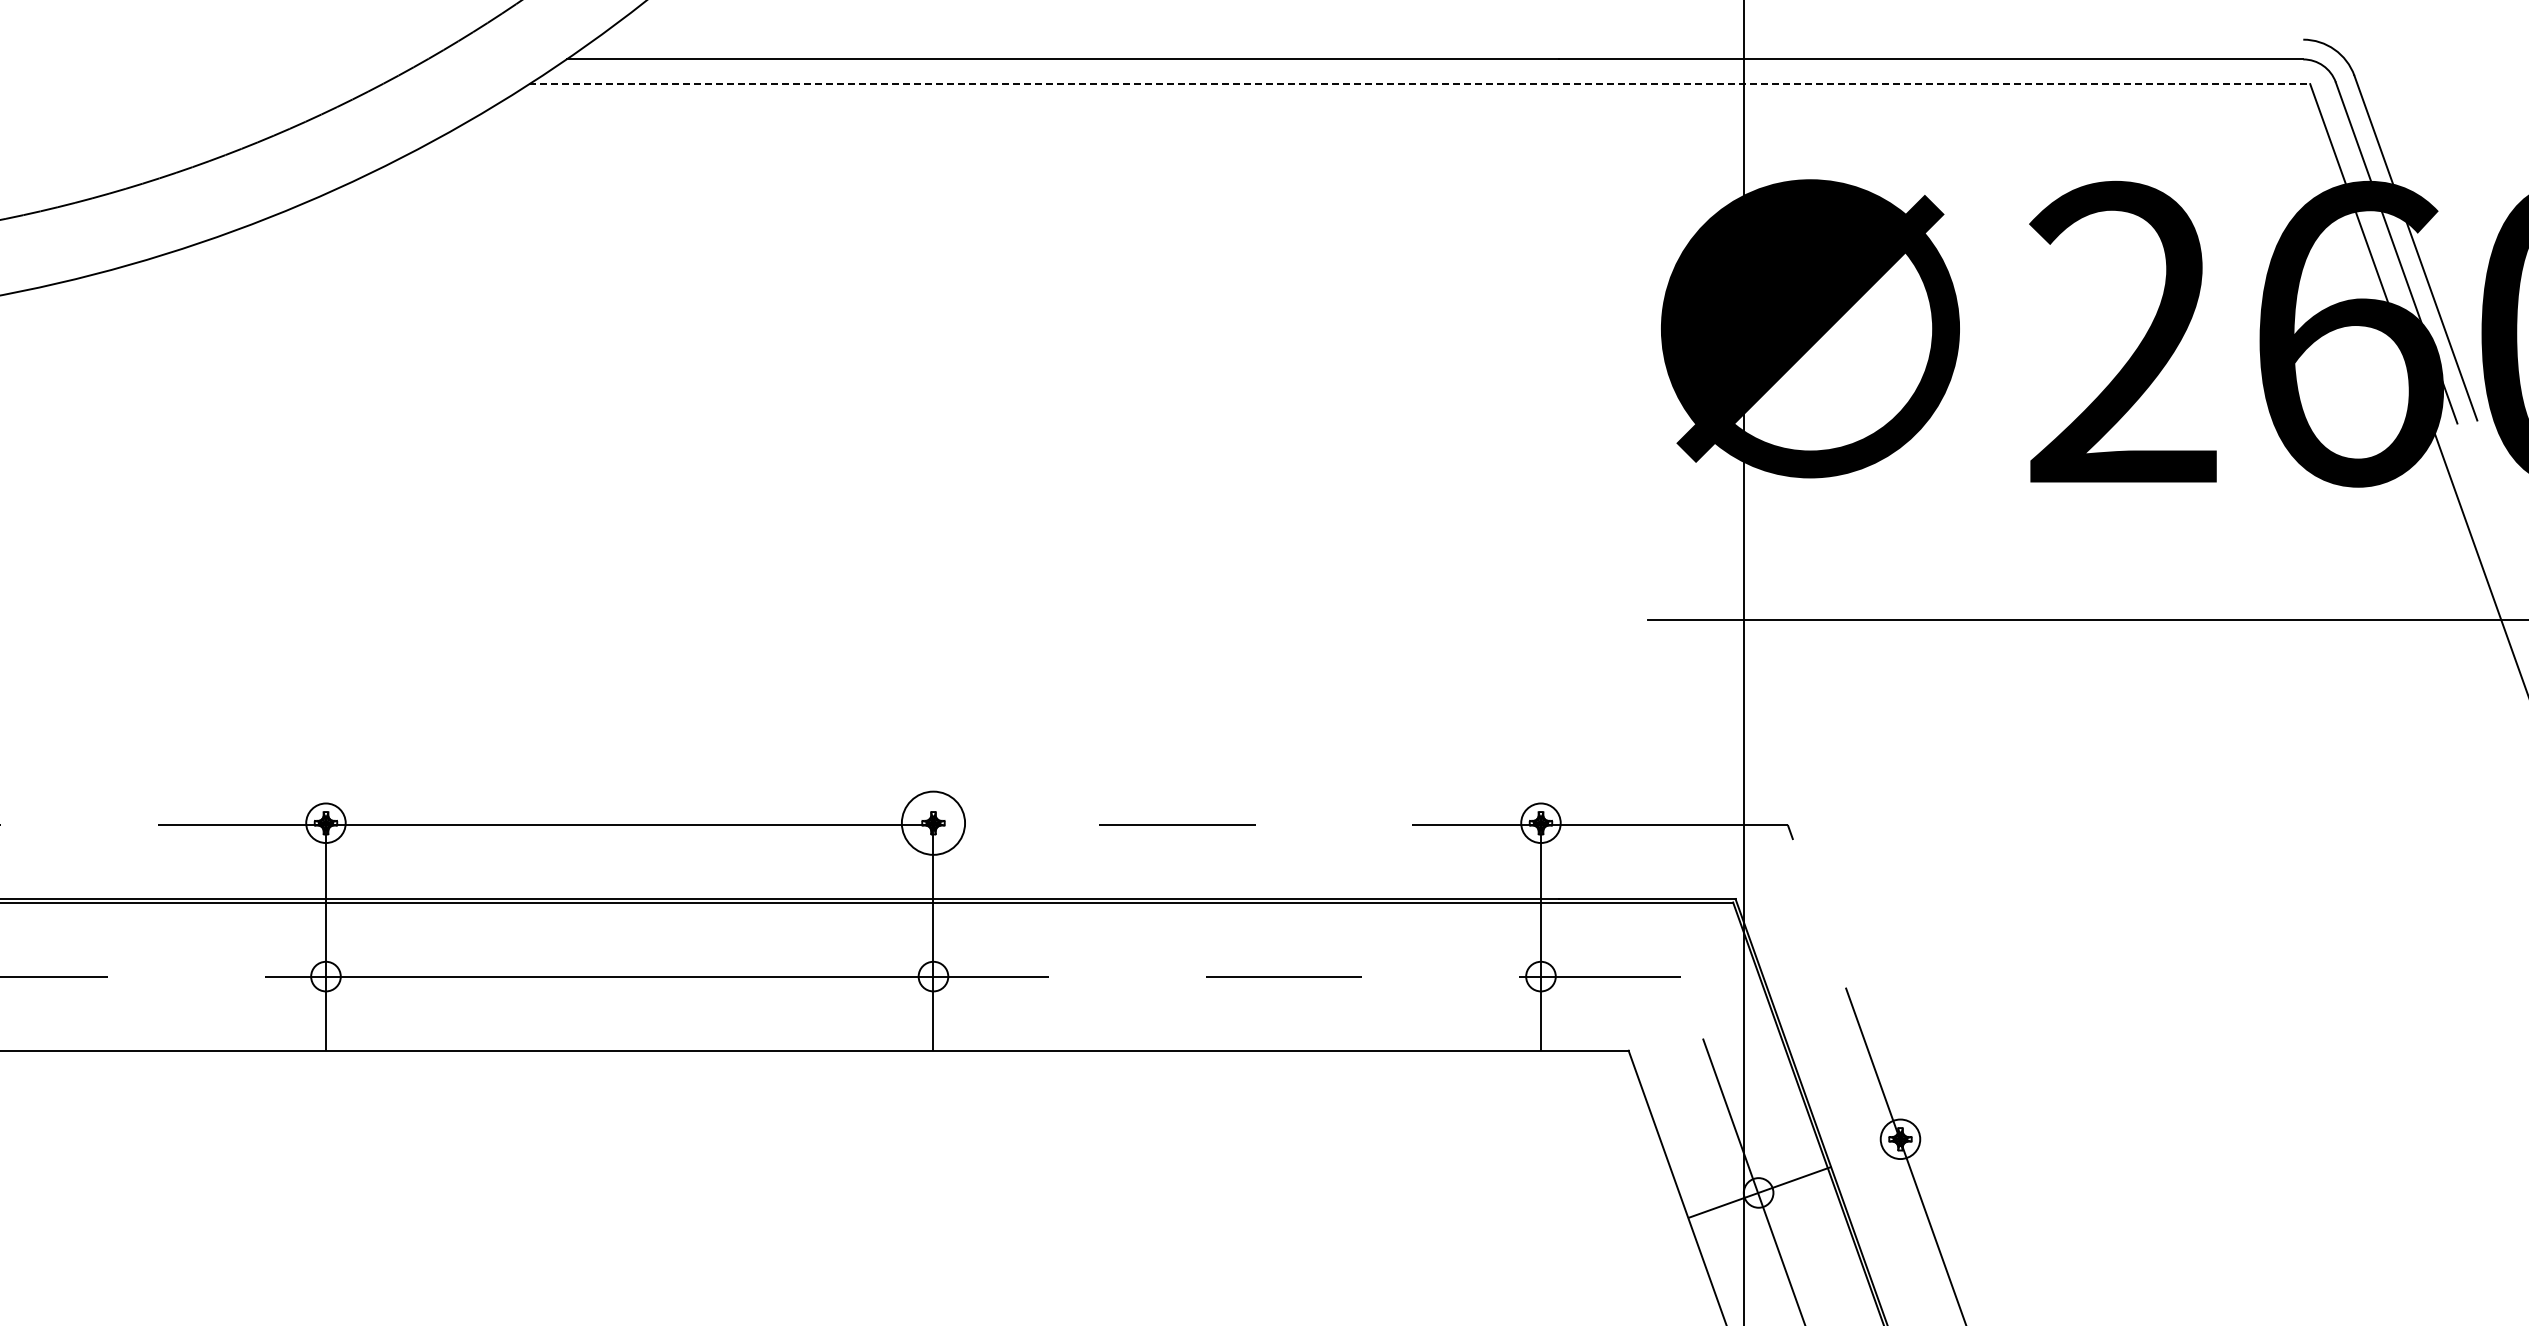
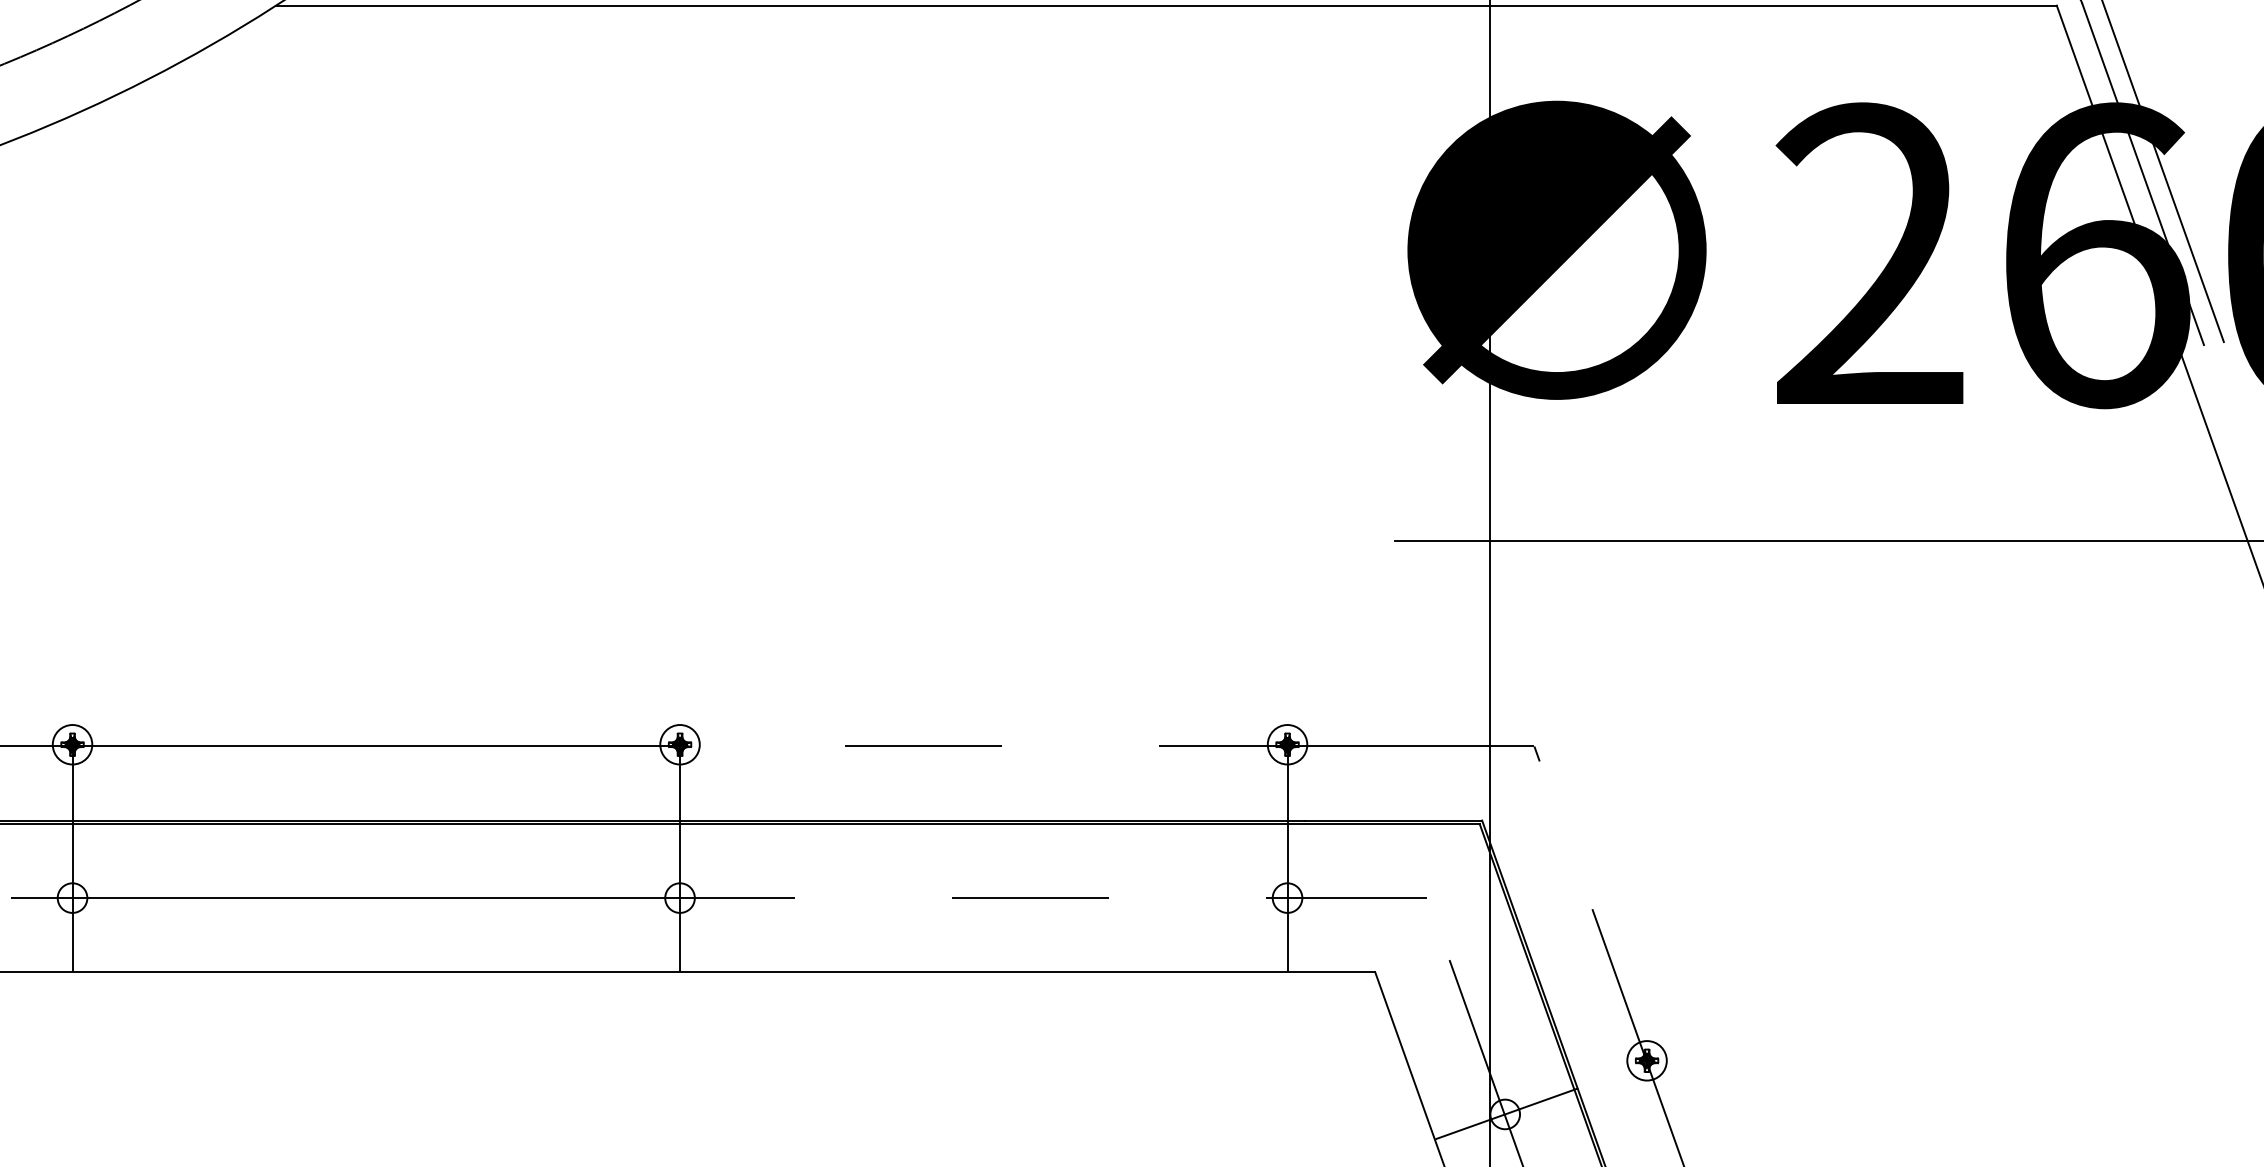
line: (1420, 84) -> (1167, 6), dashed -> solid
circle: (933, 823) -> (680, 745), size x0.62

